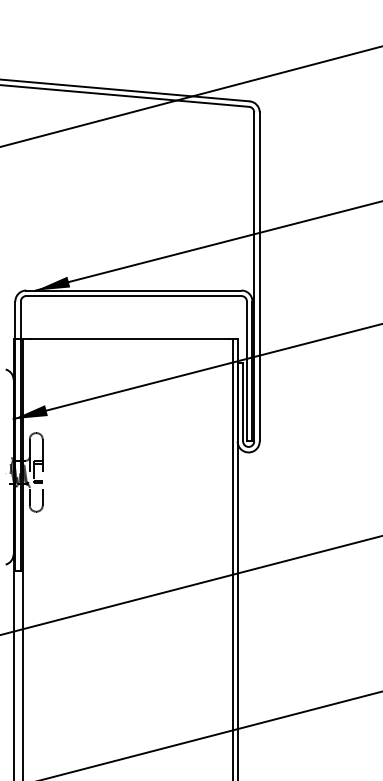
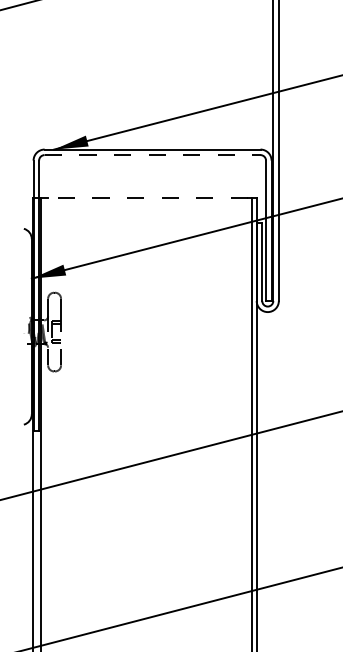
line: (133, 296) -> (152, 155), solid -> dashed
line: (129, 339) -> (148, 198), solid -> dashed

